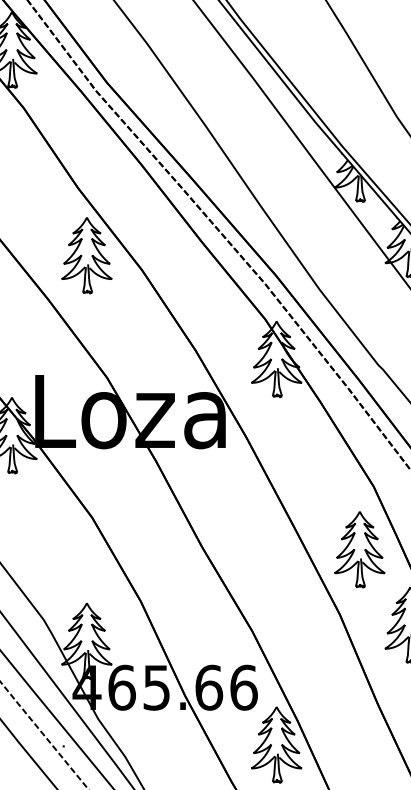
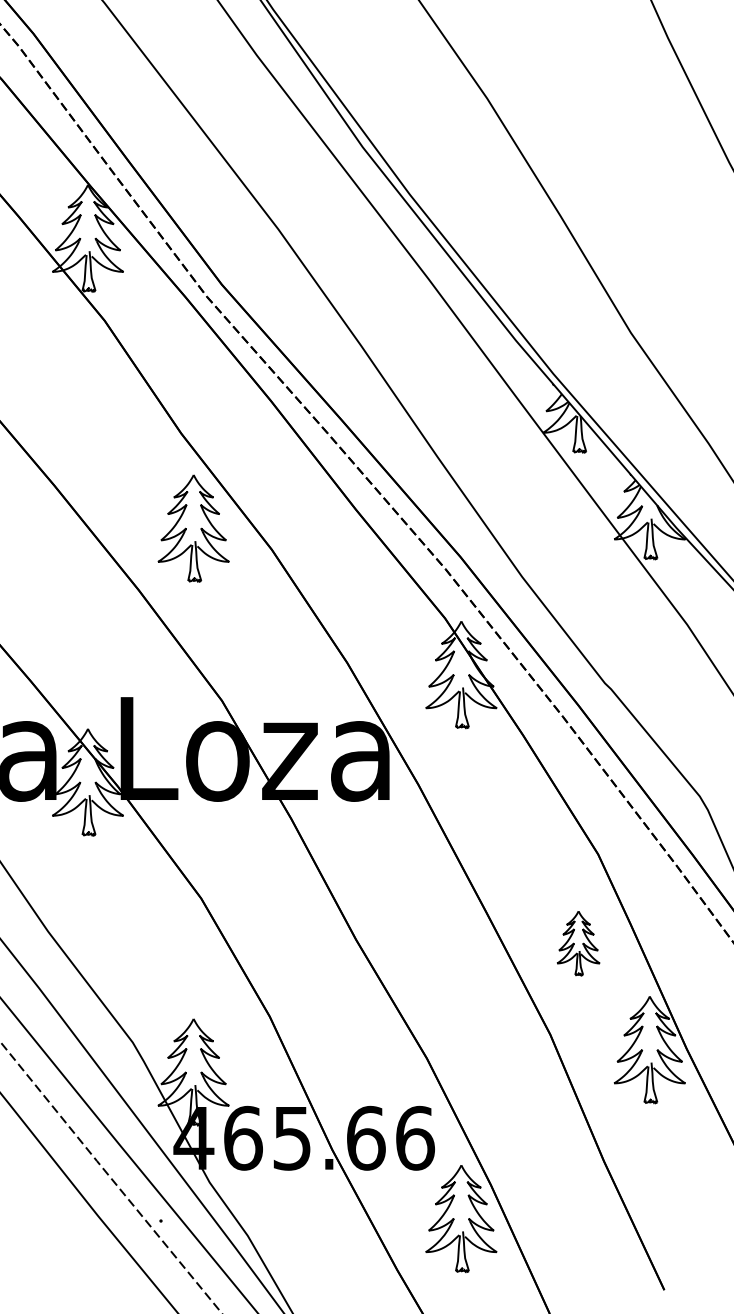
part: (359, 549) -> (578, 943), size x0.6

